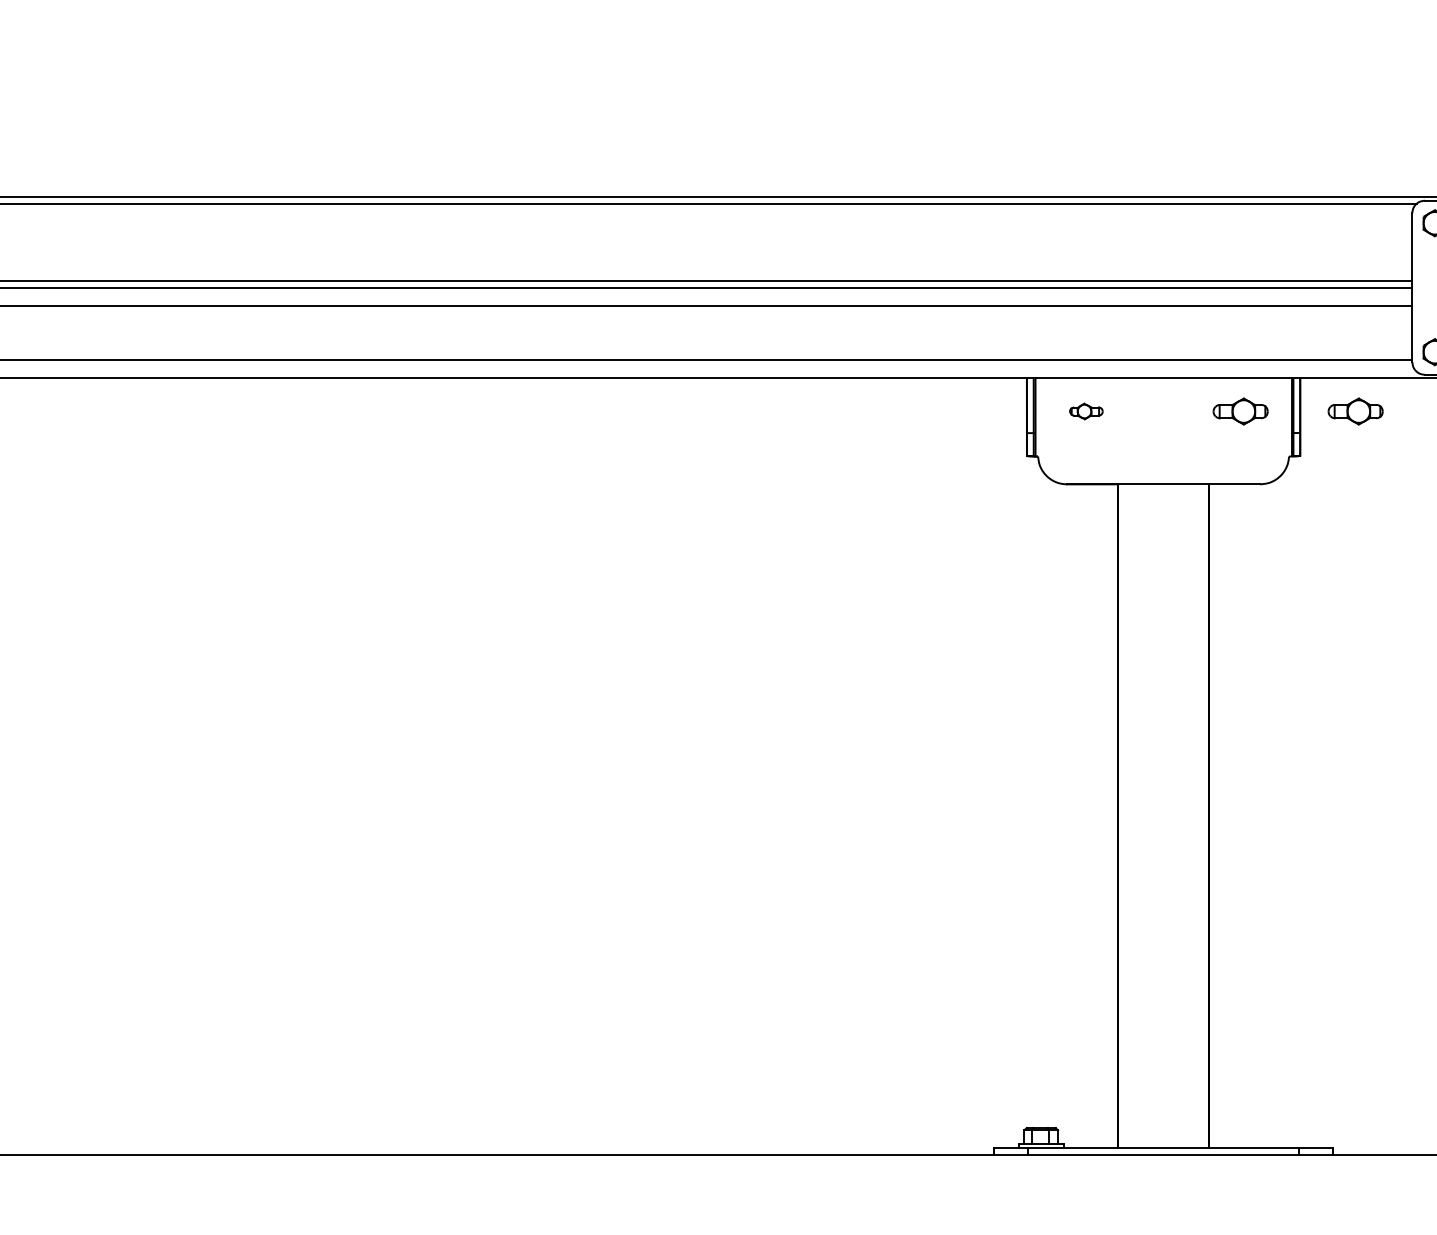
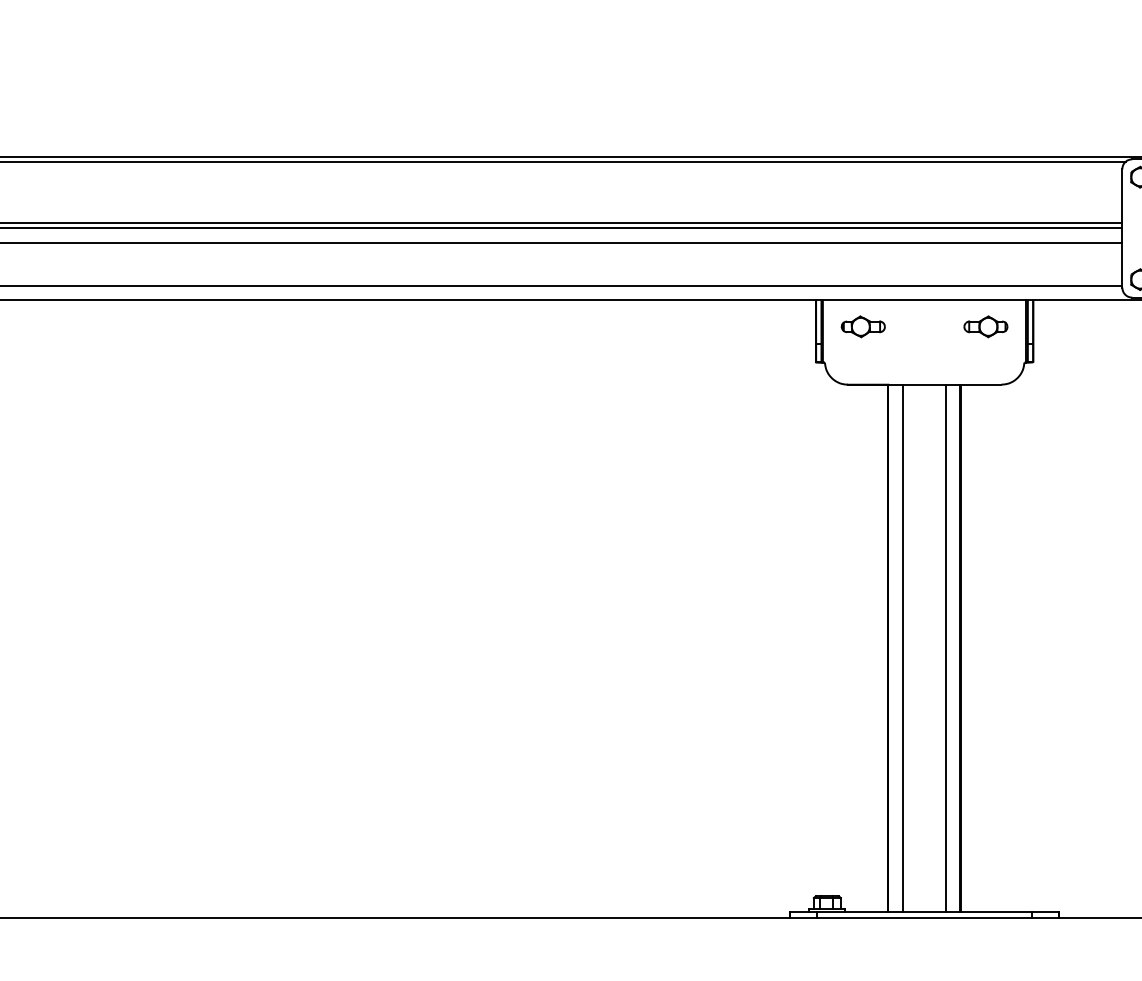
part: (1086, 411) -> (863, 326), size x1.67
part: (1355, 411) -> (1077, 326), removed
line: (1136, 816) -> (903, 648), added
line: (1190, 816) -> (946, 648), added

